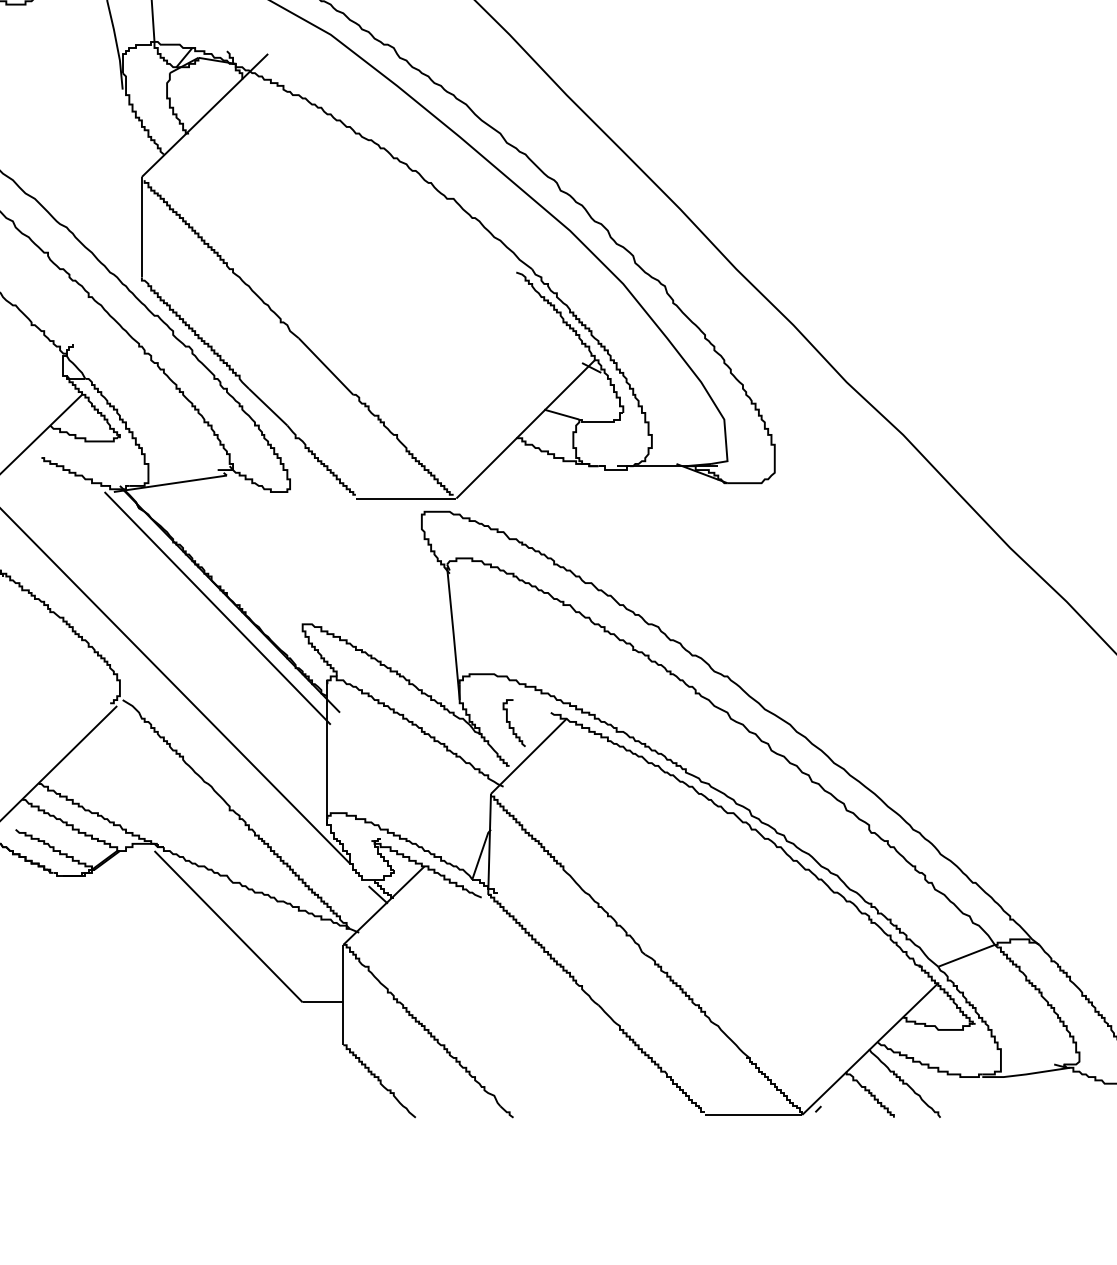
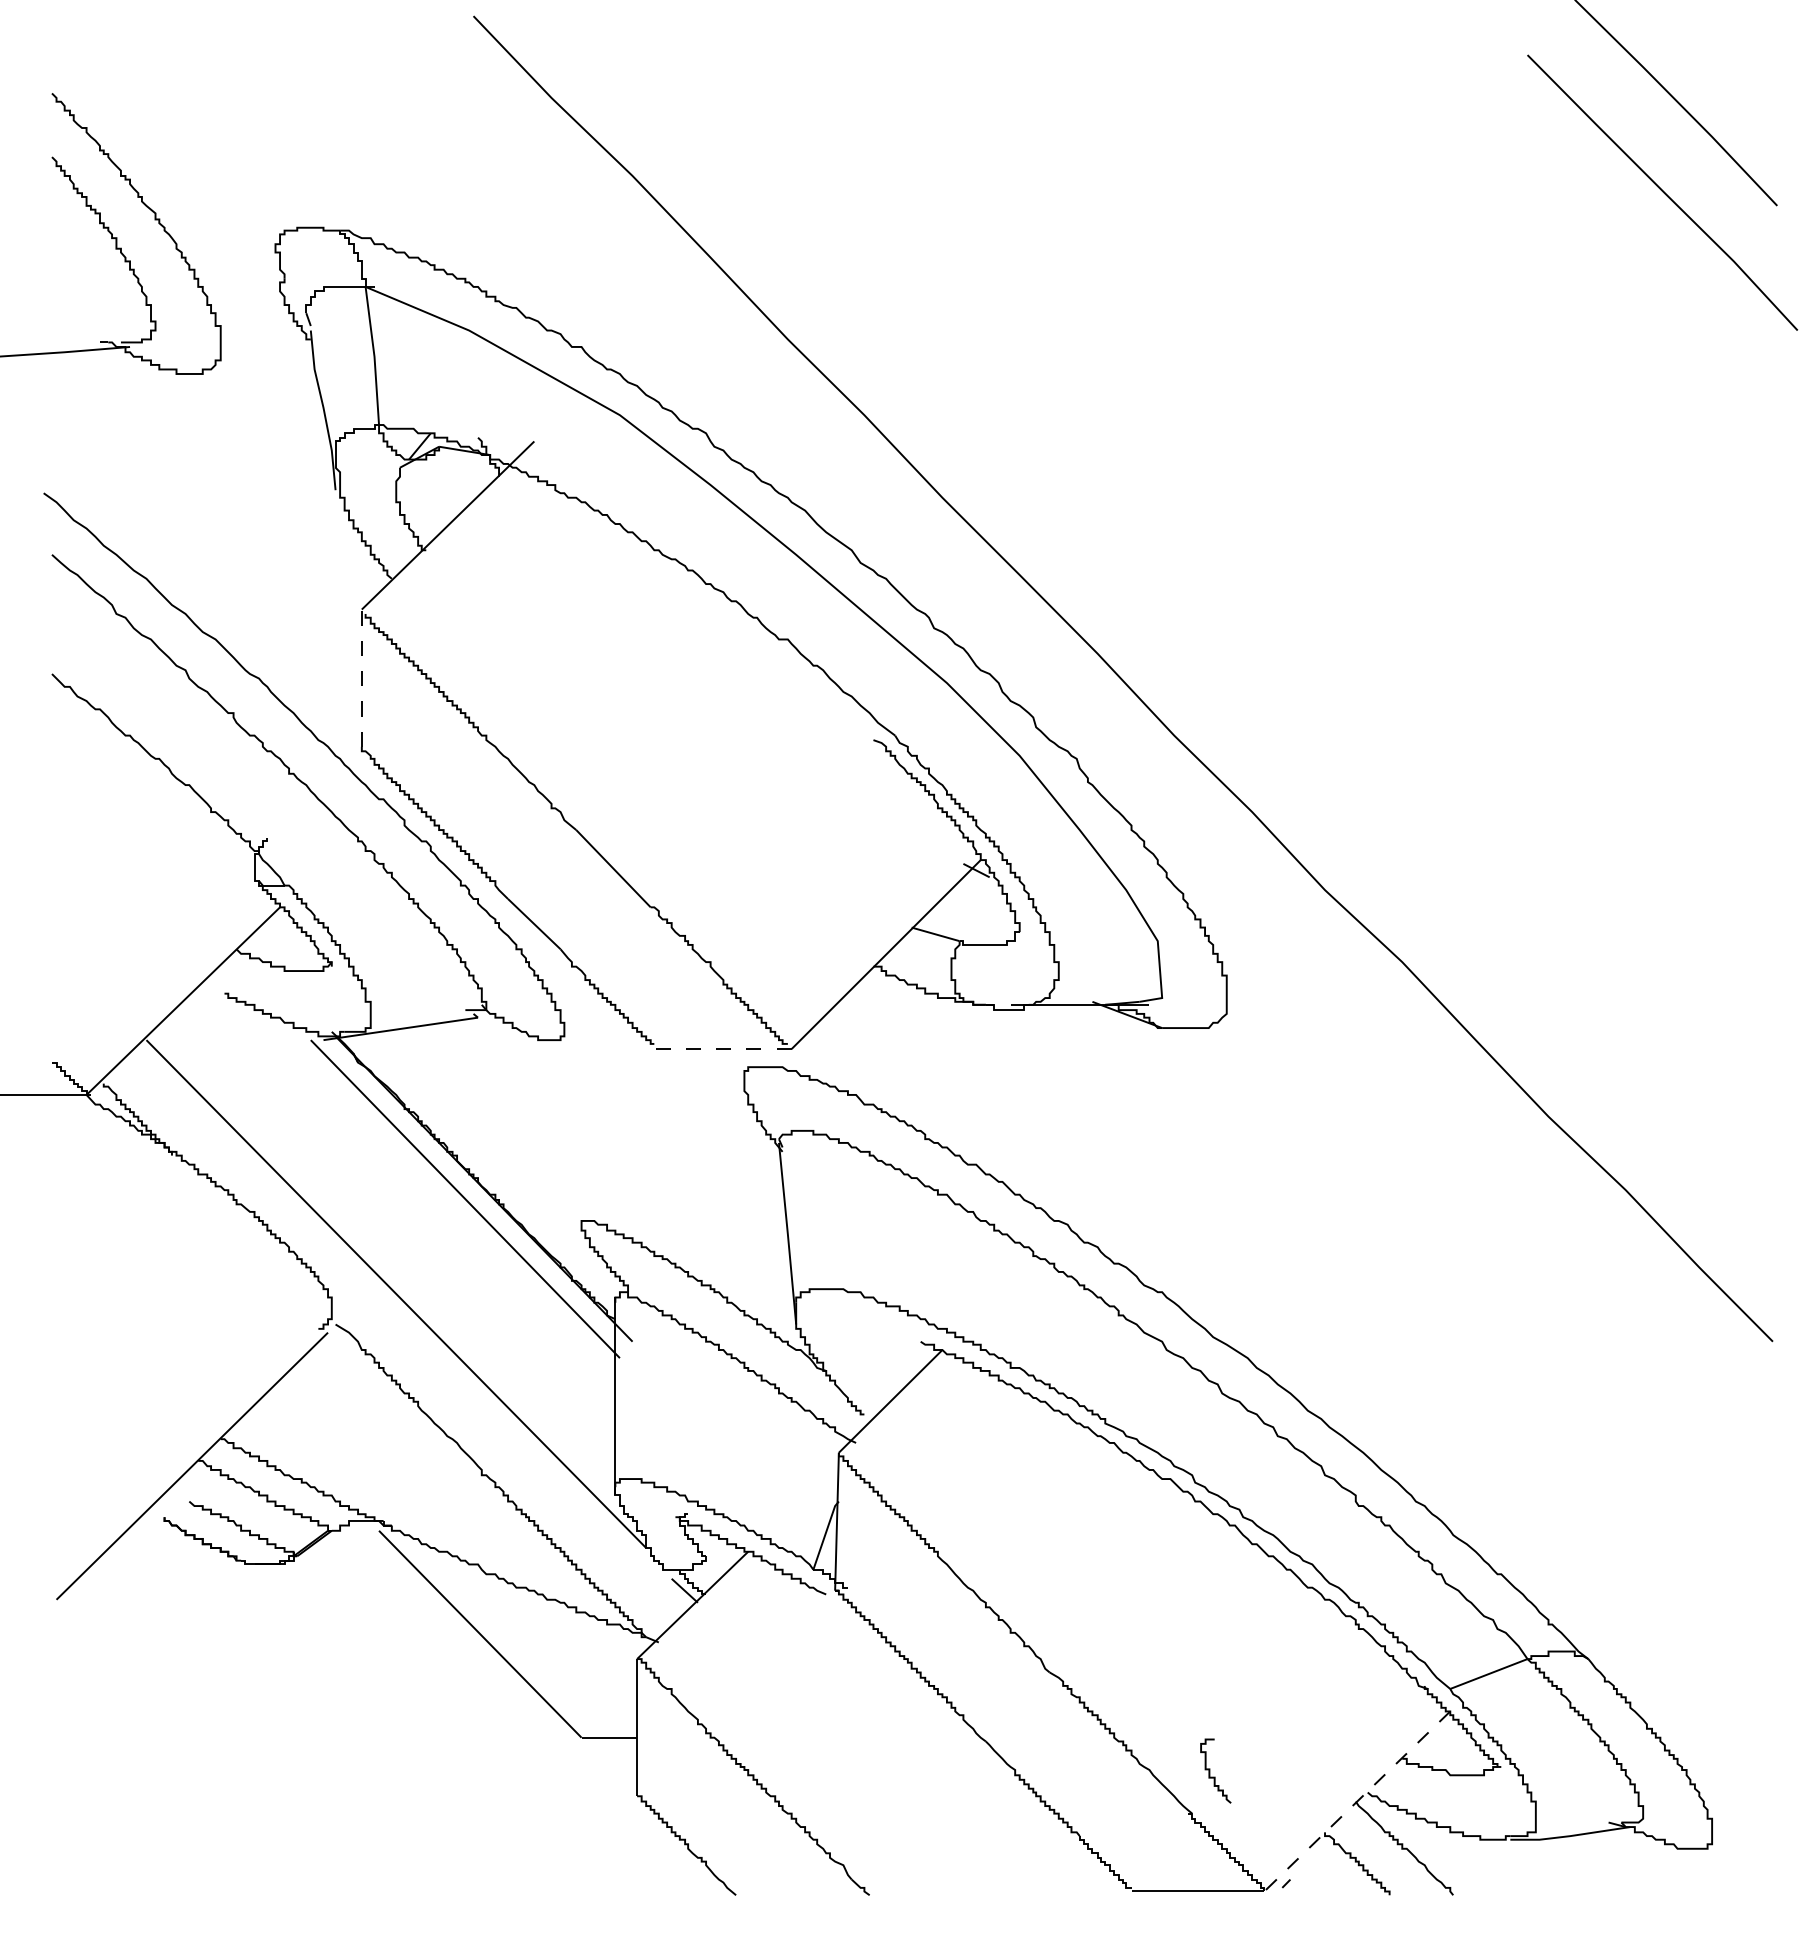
line: (141, 227) -> (361, 678), solid -> dashed
line: (405, 498) -> (722, 1049), solid -> dashed
curve: (510, 722) -> (1210, 1770), moved
line: (869, 1049) -> (1356, 1801), solid -> dashed

